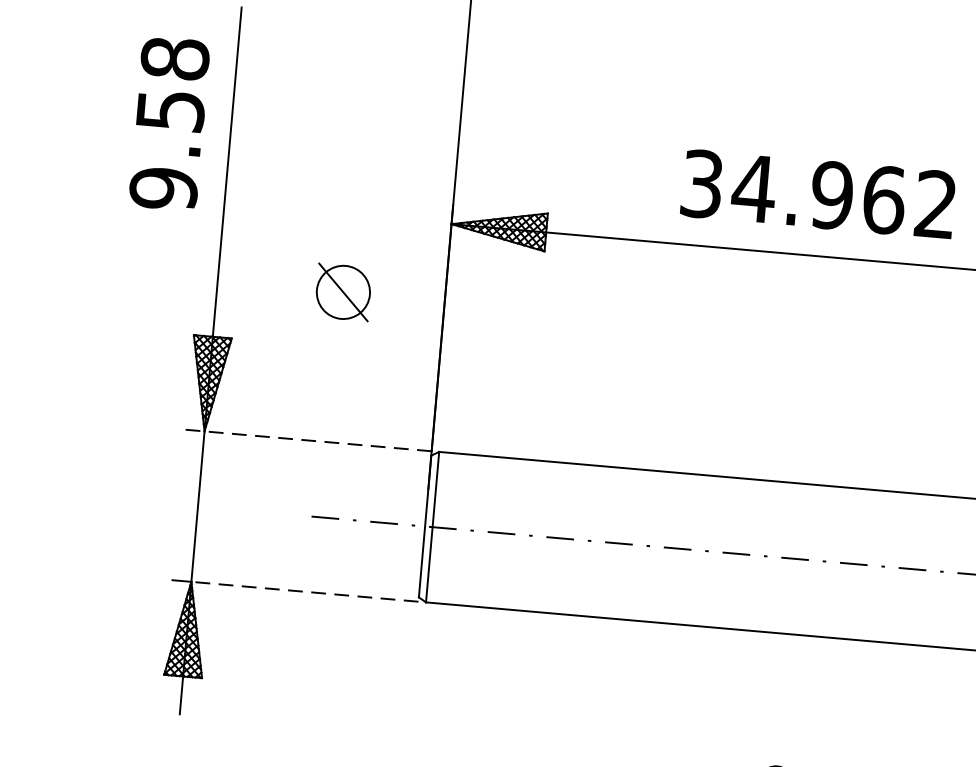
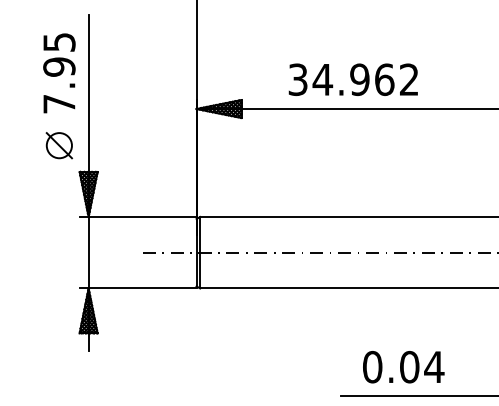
text: (169, 122) -> (59, 72), 9.58 -> 7.95
text: (816, 193) -> (352, 79), moved
part: (343, 292) -> (59, 145), moved
line: (309, 439) -> (138, 216), dashed -> solid
line: (304, 591) -> (142, 288), dashed -> solid

